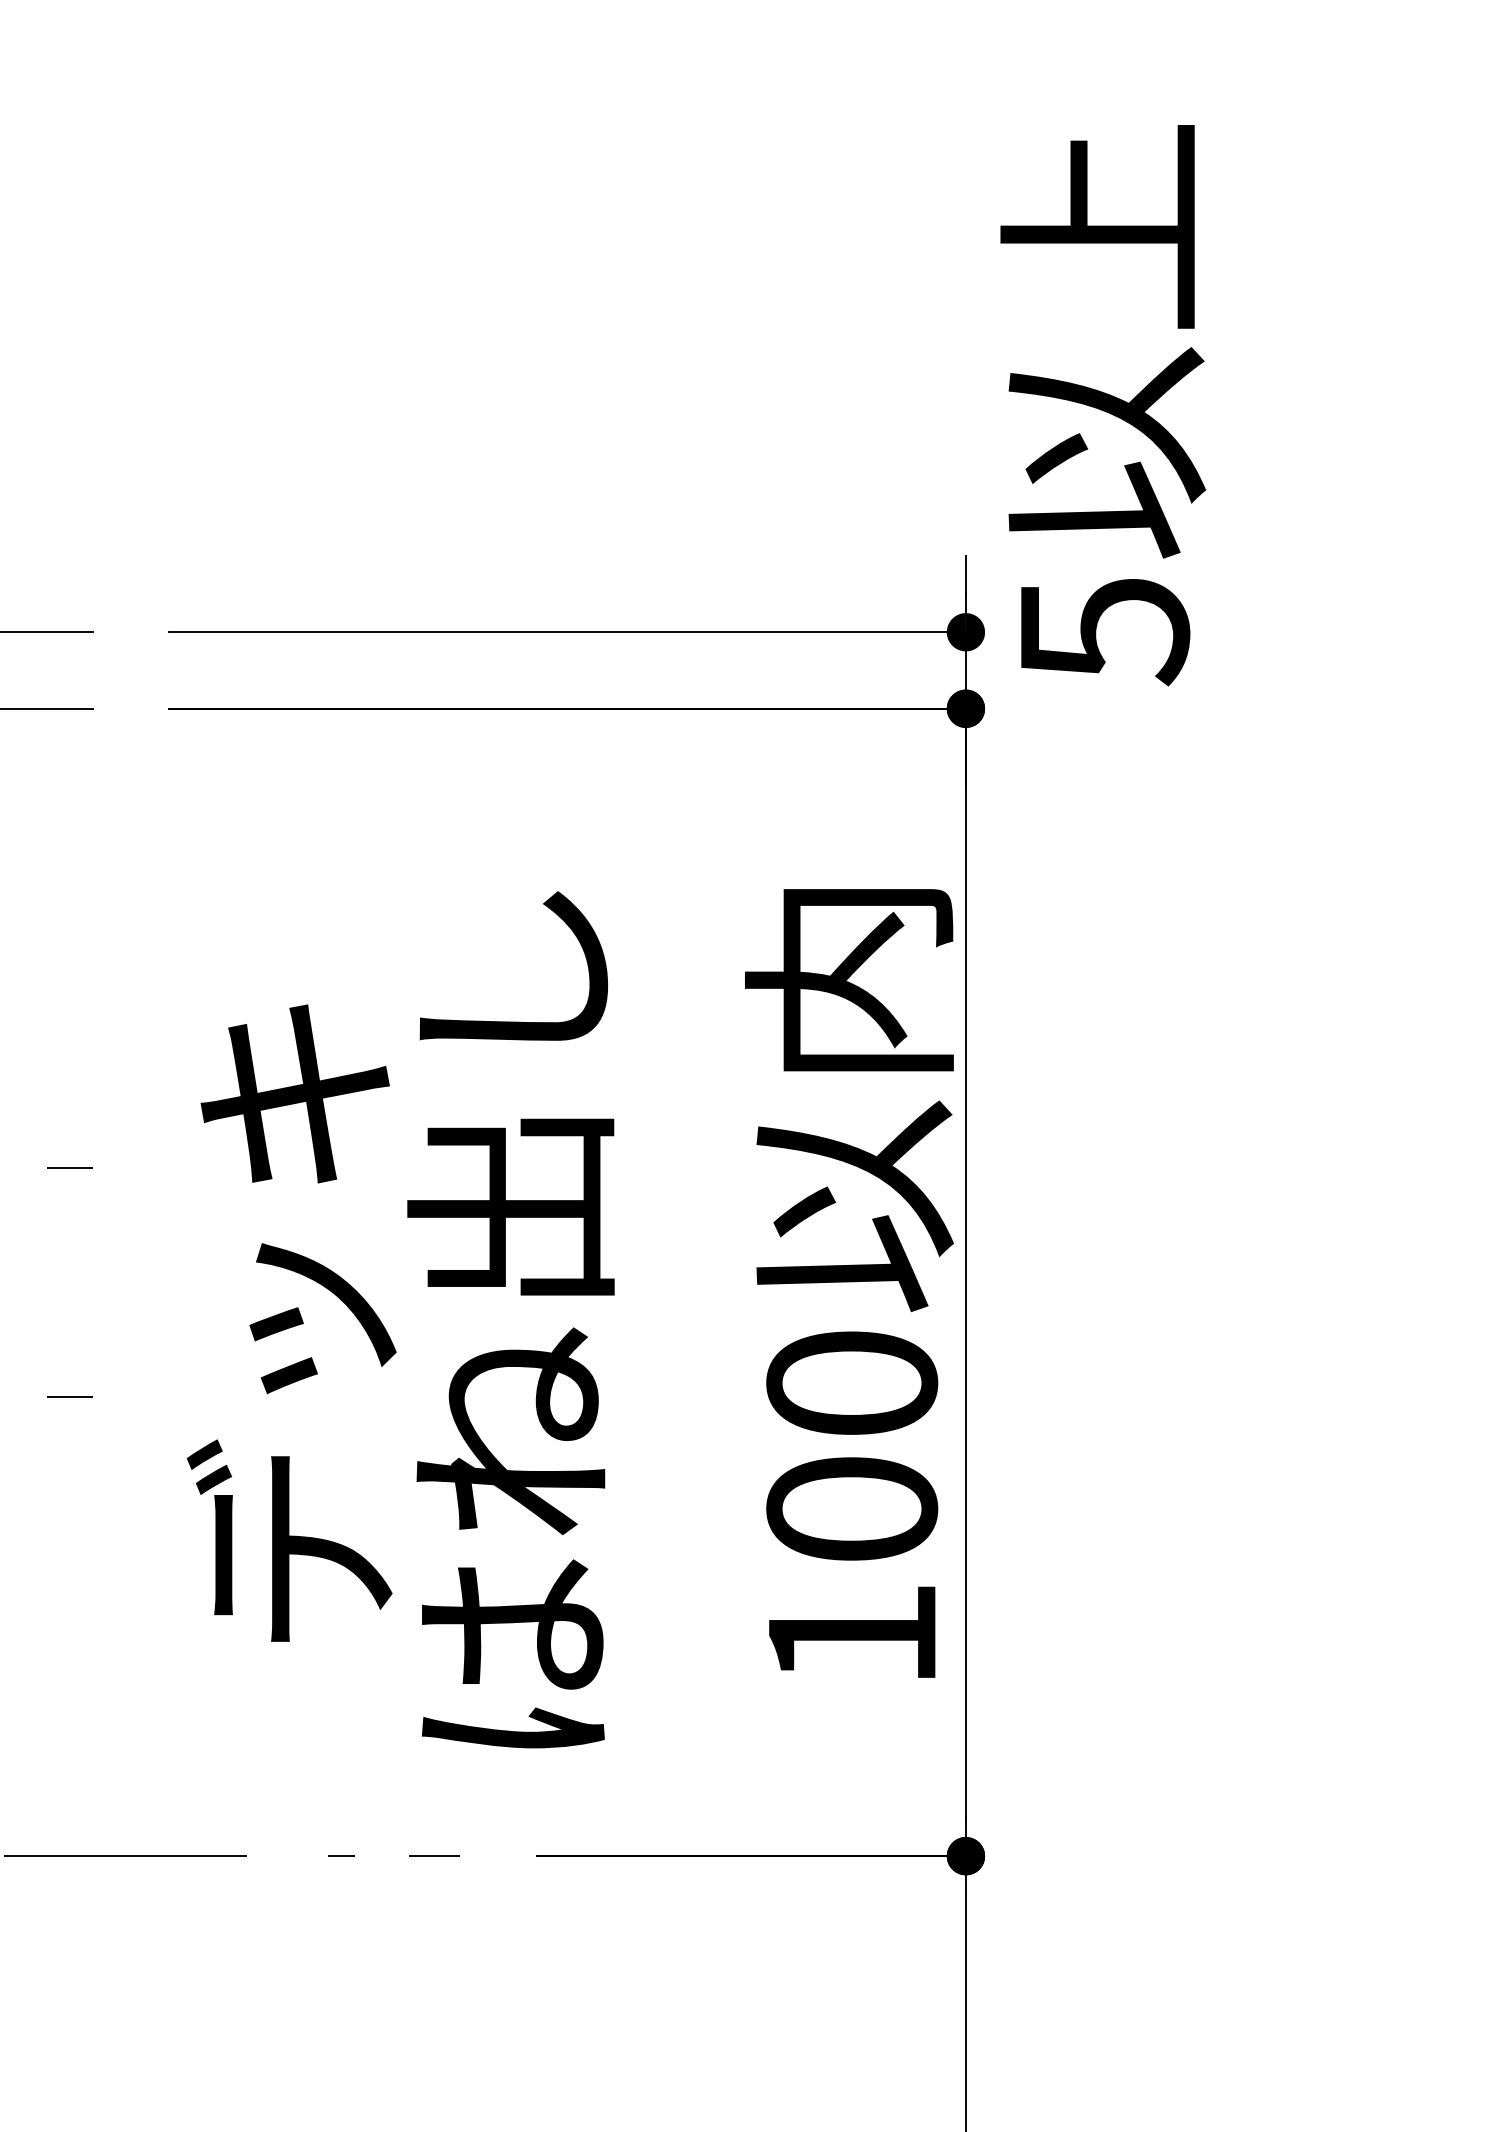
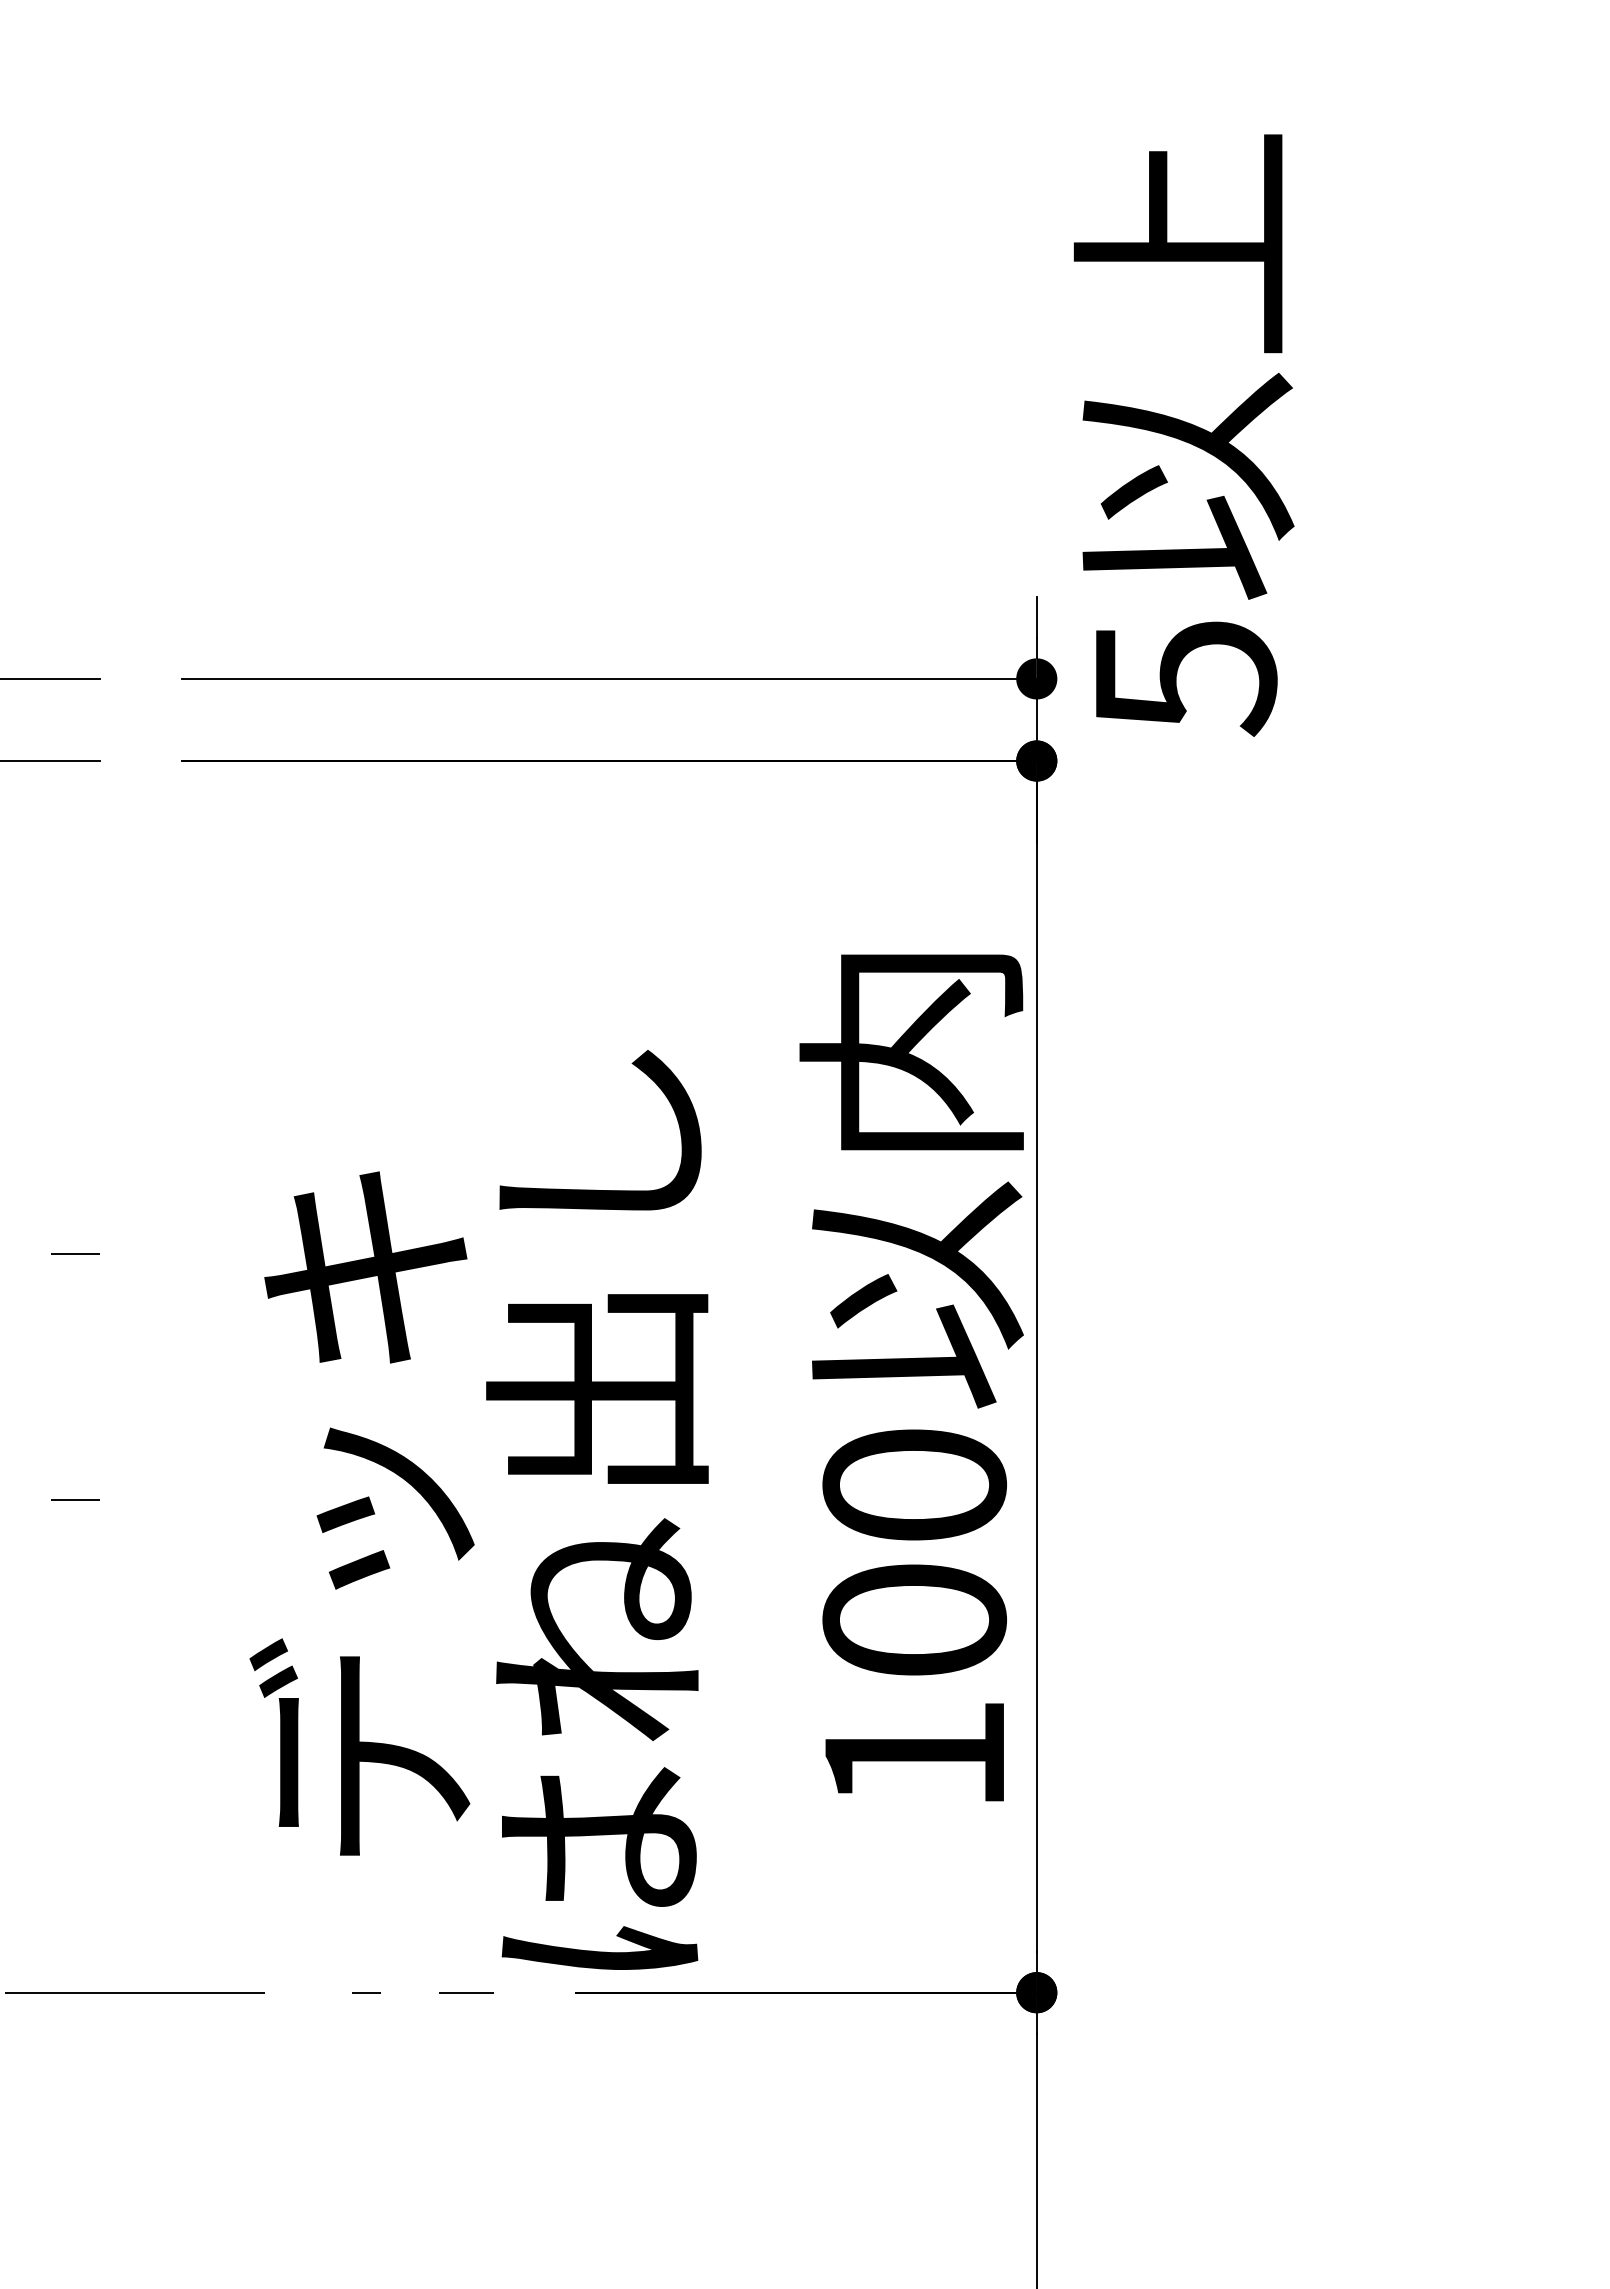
text: (400, 1319) -> (478, 1509), moved

